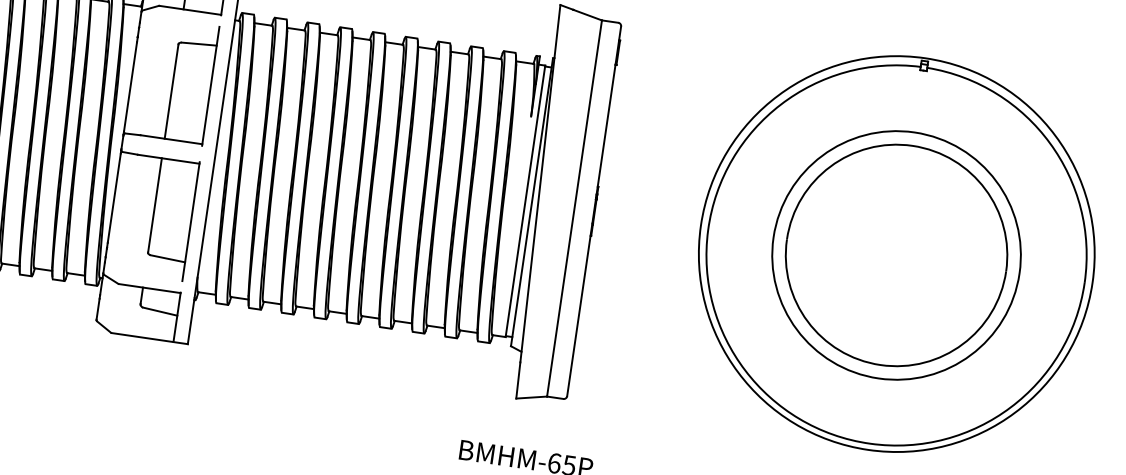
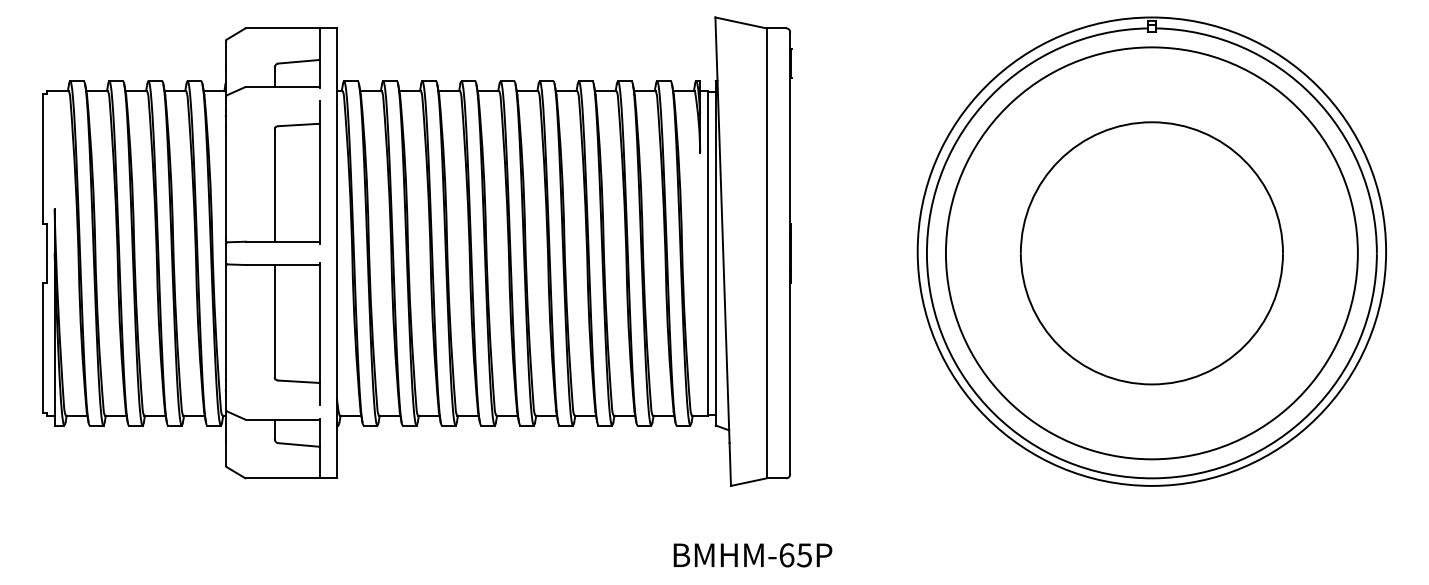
circle: (896, 255) -> (1151, 253), size x1.4

